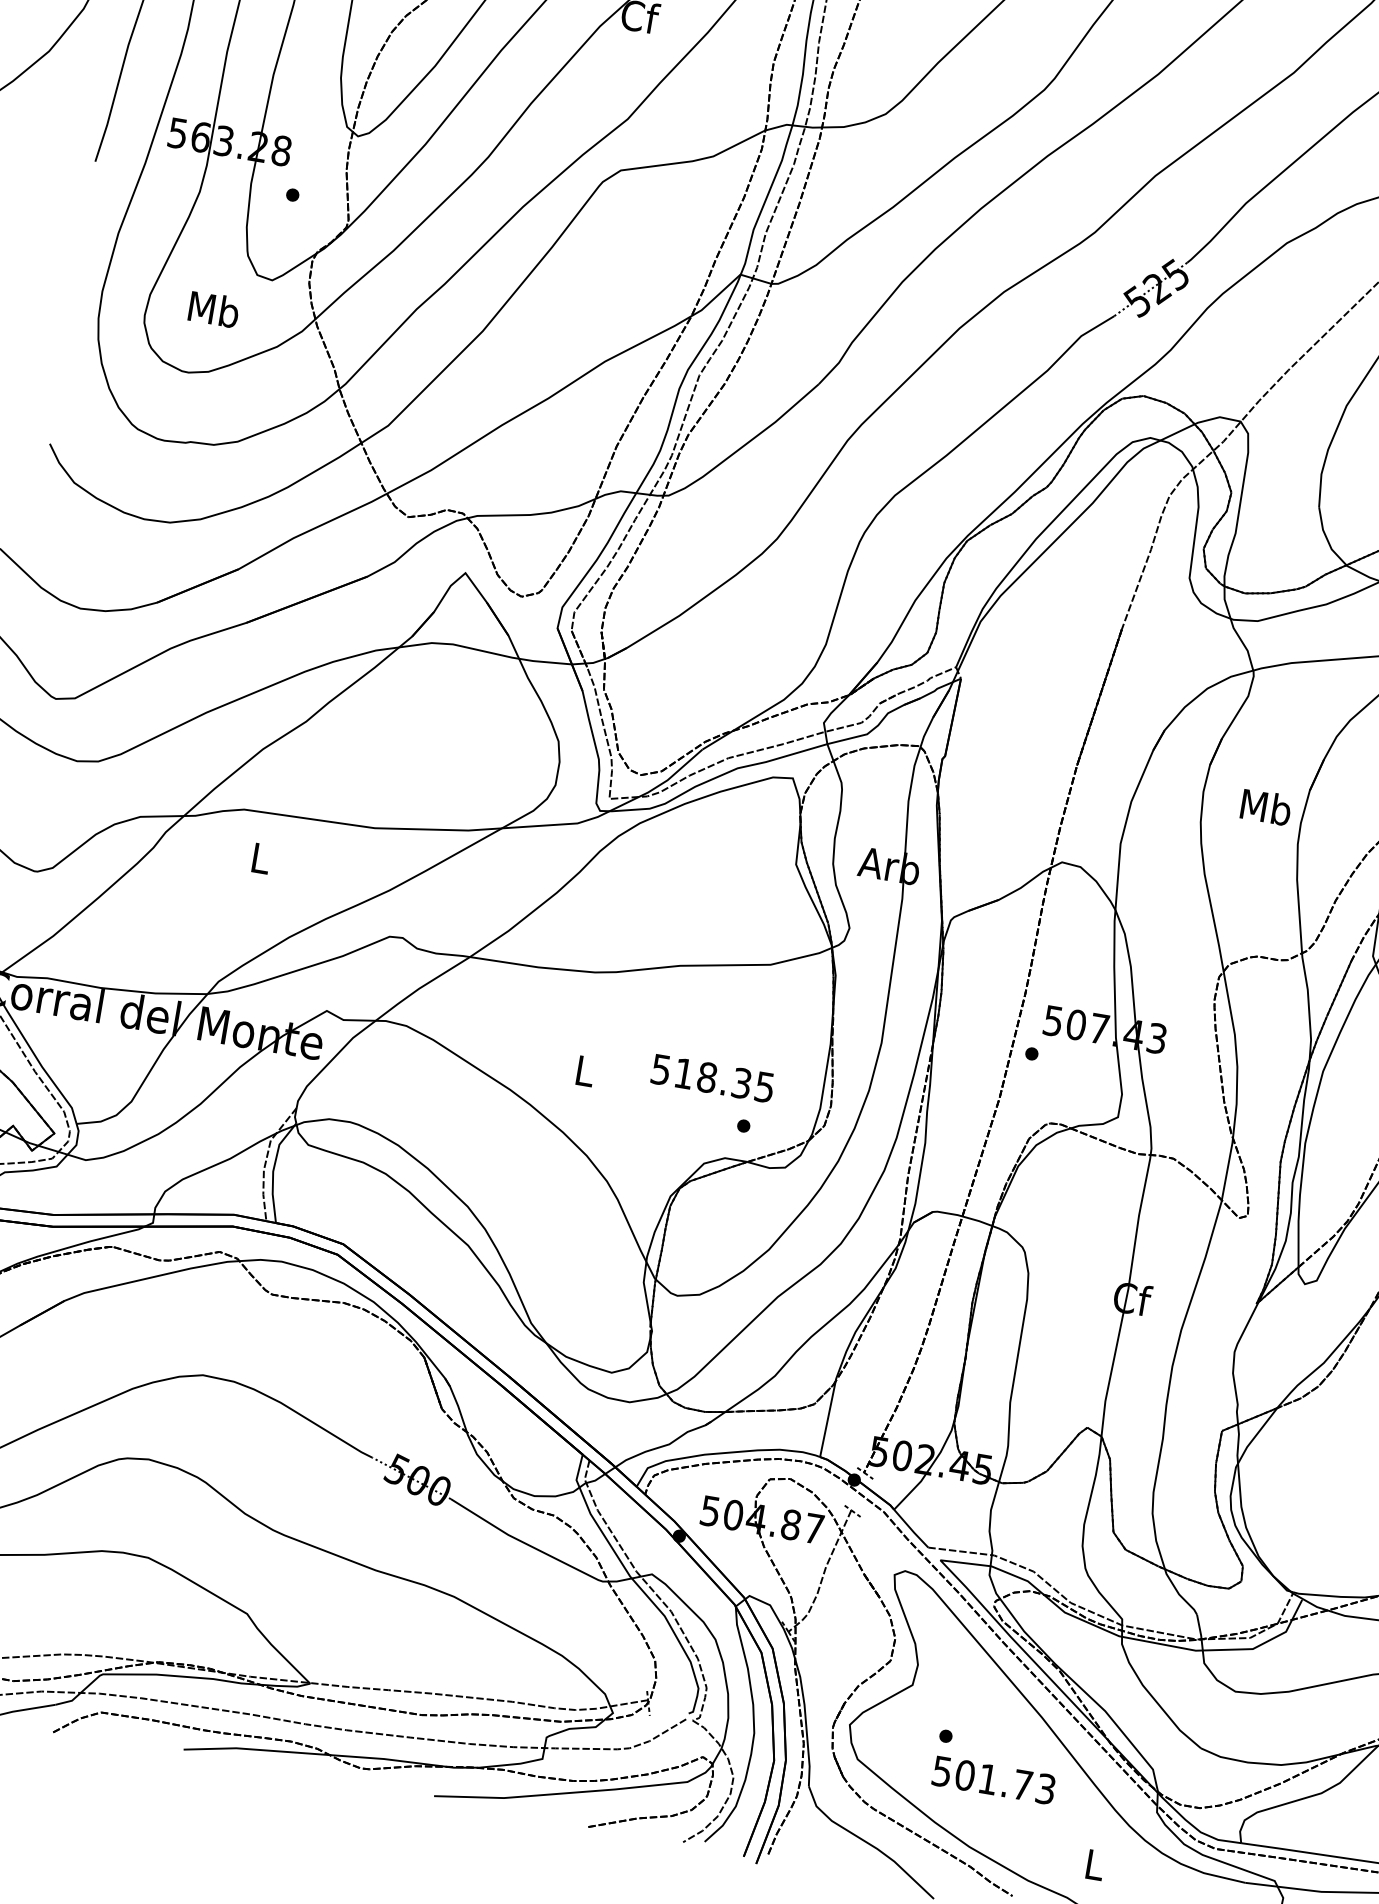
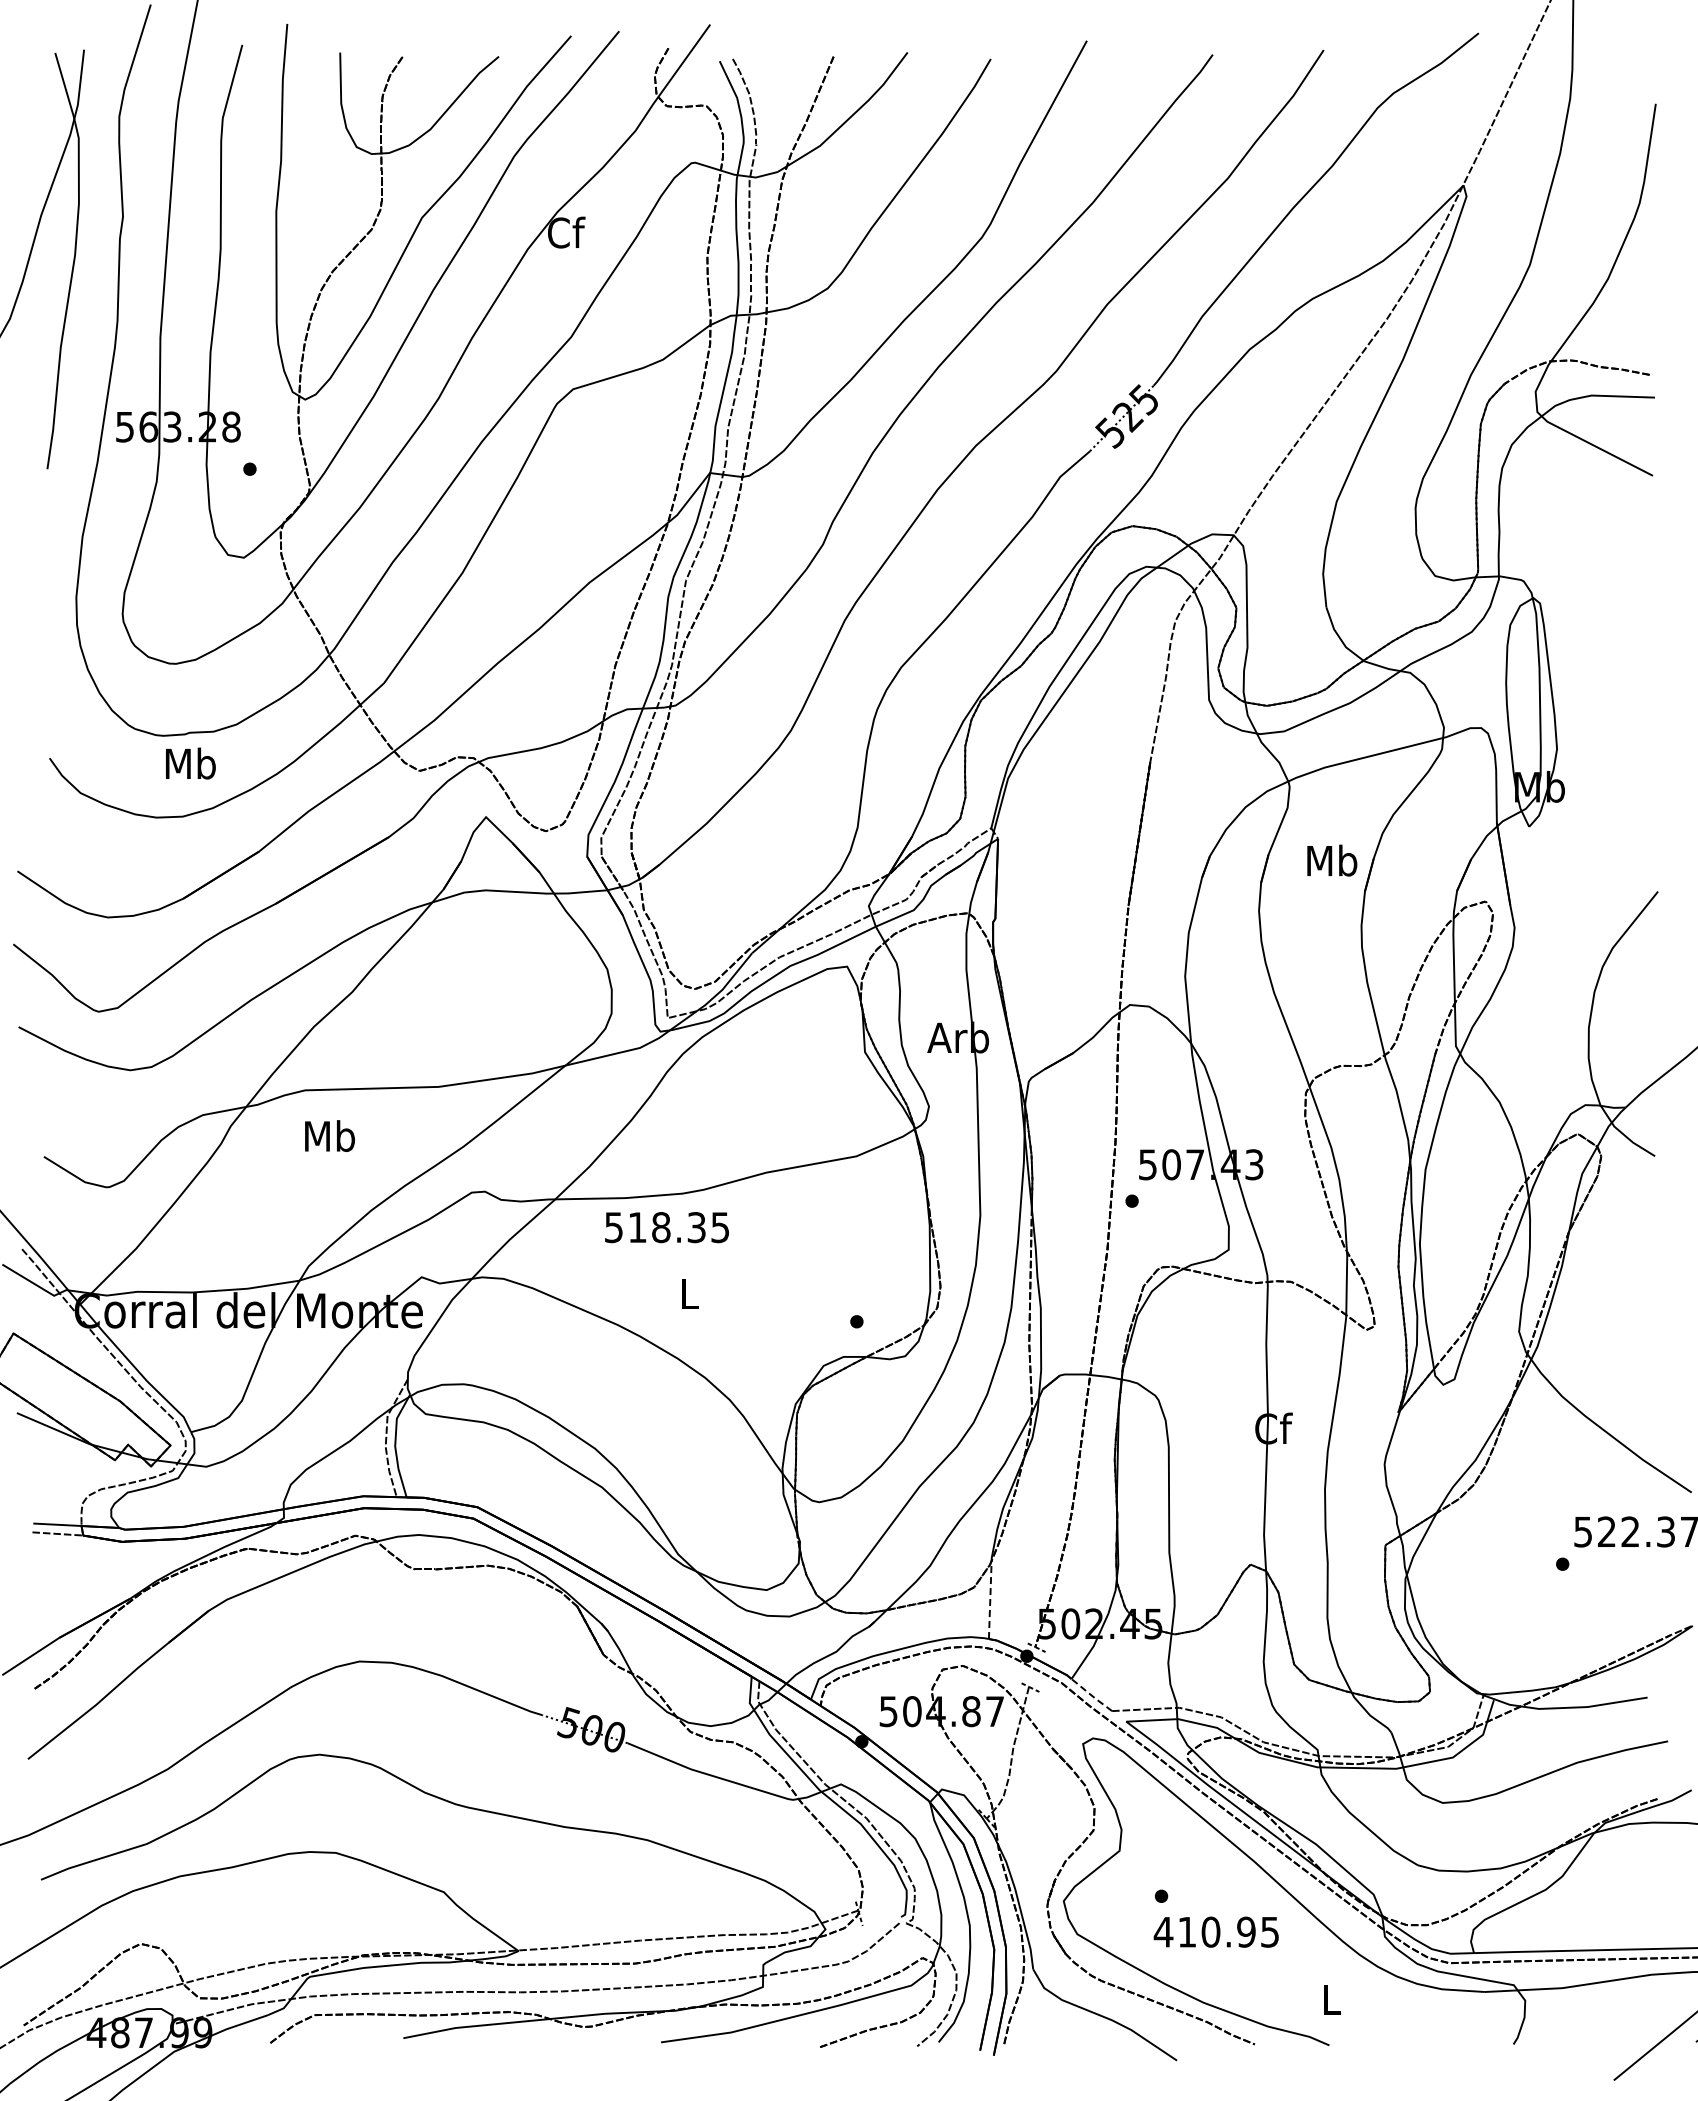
text: (213, 309) -> (190, 763), moved
text: (1266, 807) -> (1332, 860), moved
text: (260, 858) -> (329, 1136), L -> Mb
text: (712, 1078) -> (666, 1227), moved
line: (828, 1418) -> (990, 1599), solid -> dashed
line: (910, 1529) -> (1091, 1695), solid -> dashed
text: (992, 1779) -> (1215, 1931), 501.73 -> 410.95

